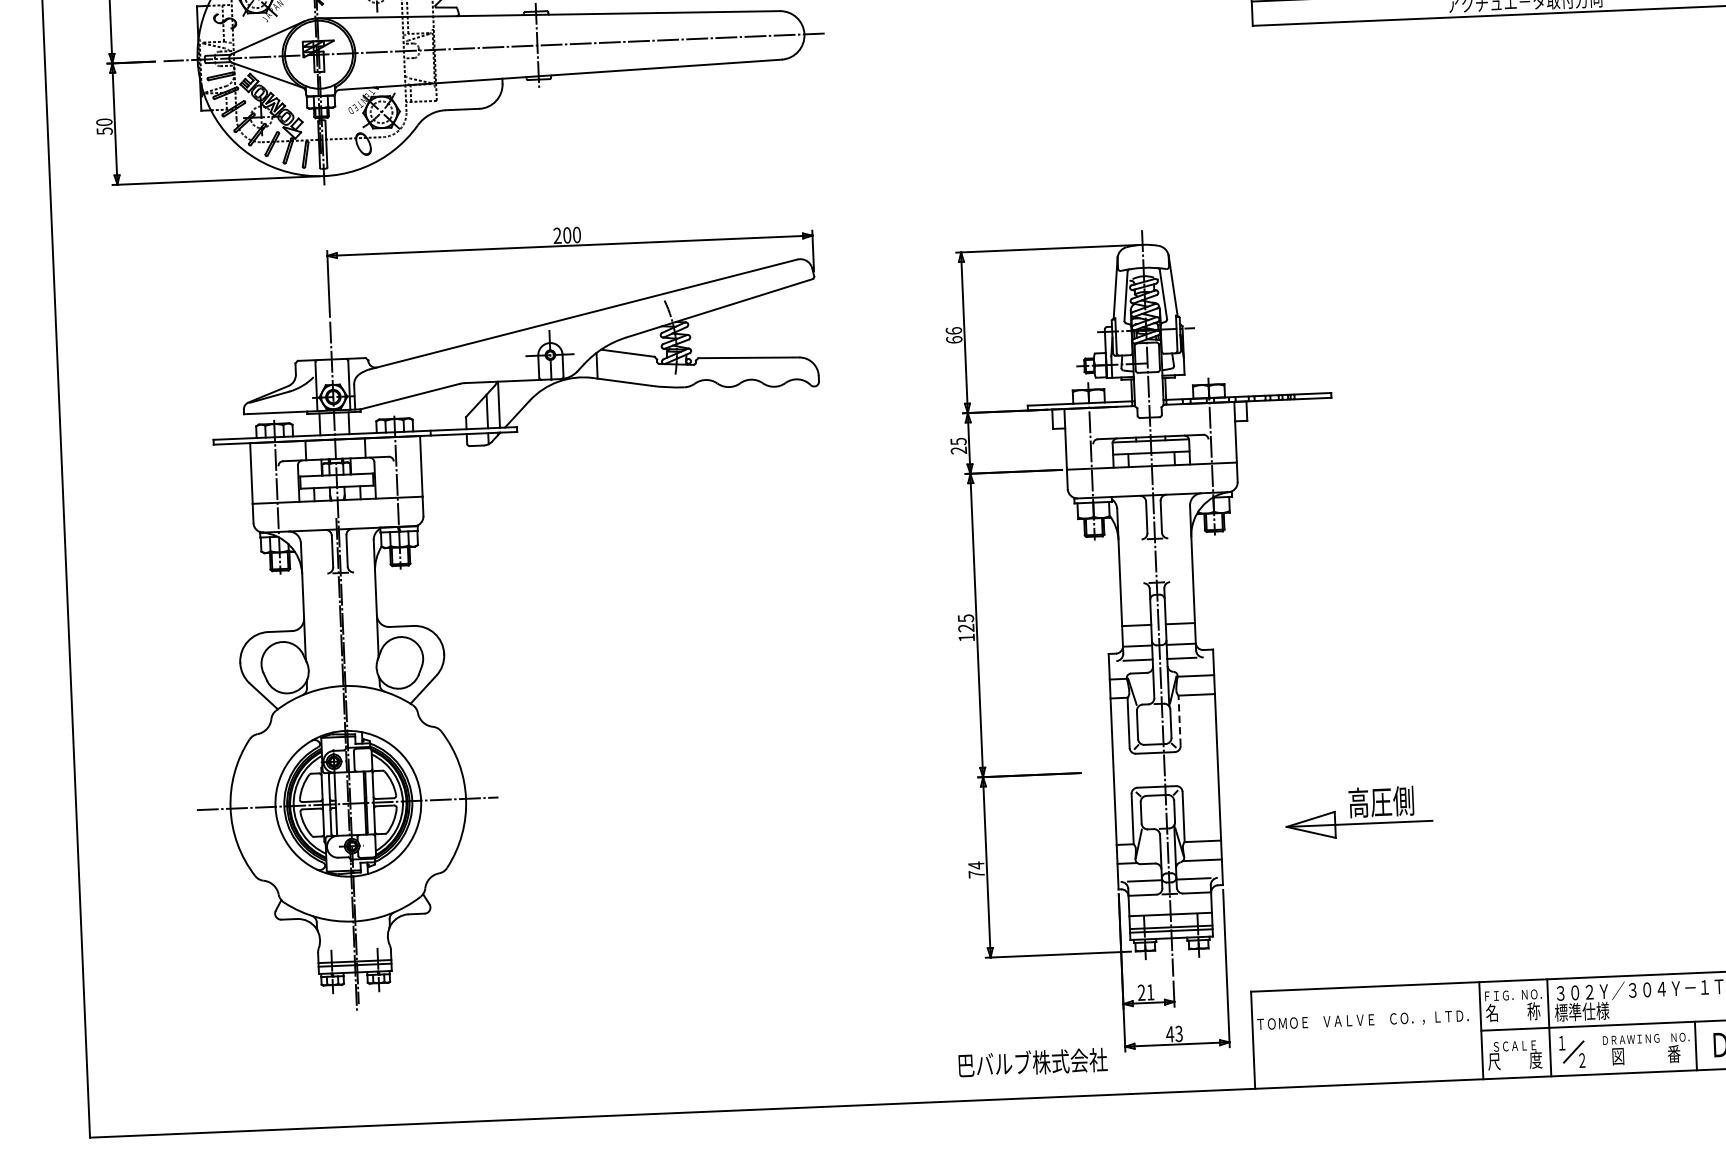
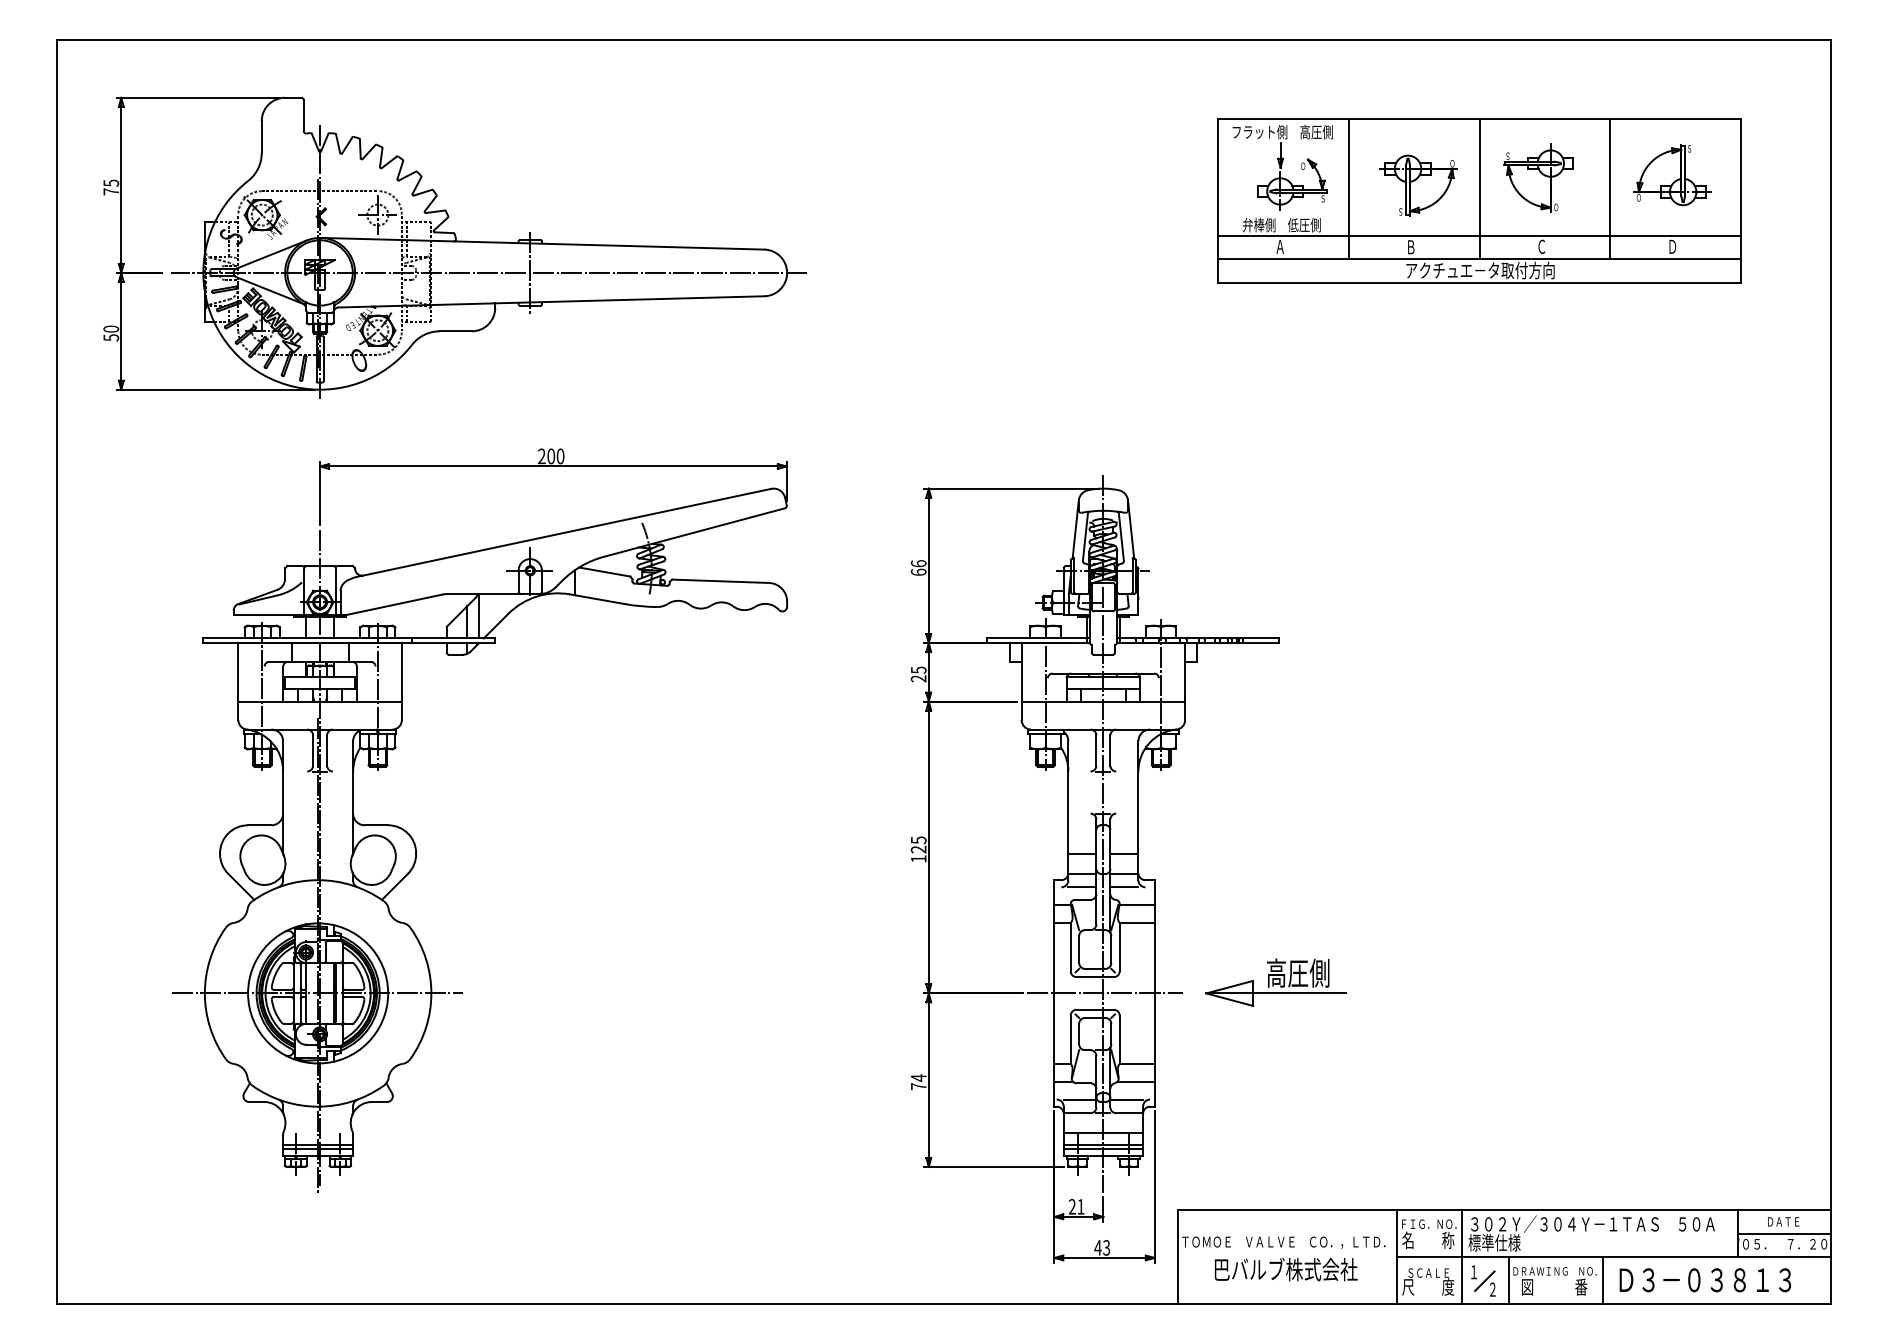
line: (1179, 720) -> (1119, 946), dashed -> solid
line: (1165, 769) -> (1104, 993), added
part: (1358, 812) -> (1275, 982), moved
line: (1599, 1049) -> (1509, 1279), added
text: (1033, 1062) -> (1286, 1269), moved

